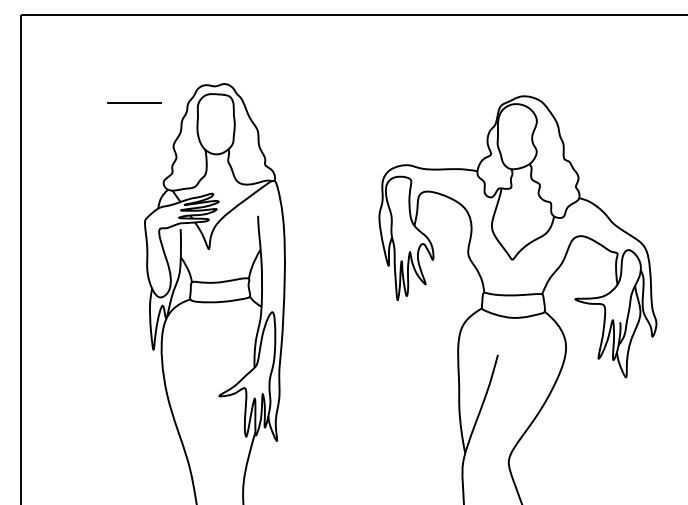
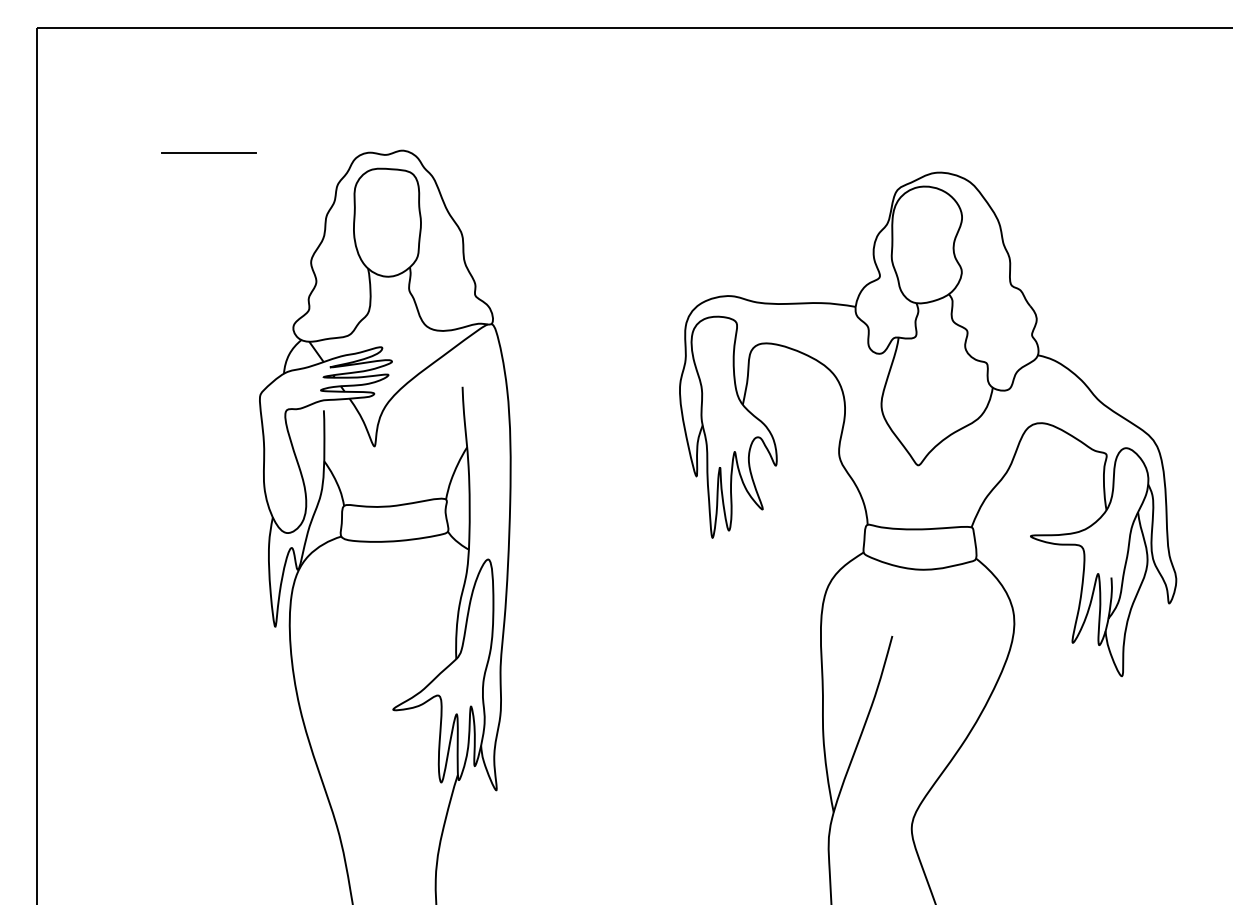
line: (134, 102) -> (208, 151), moved

